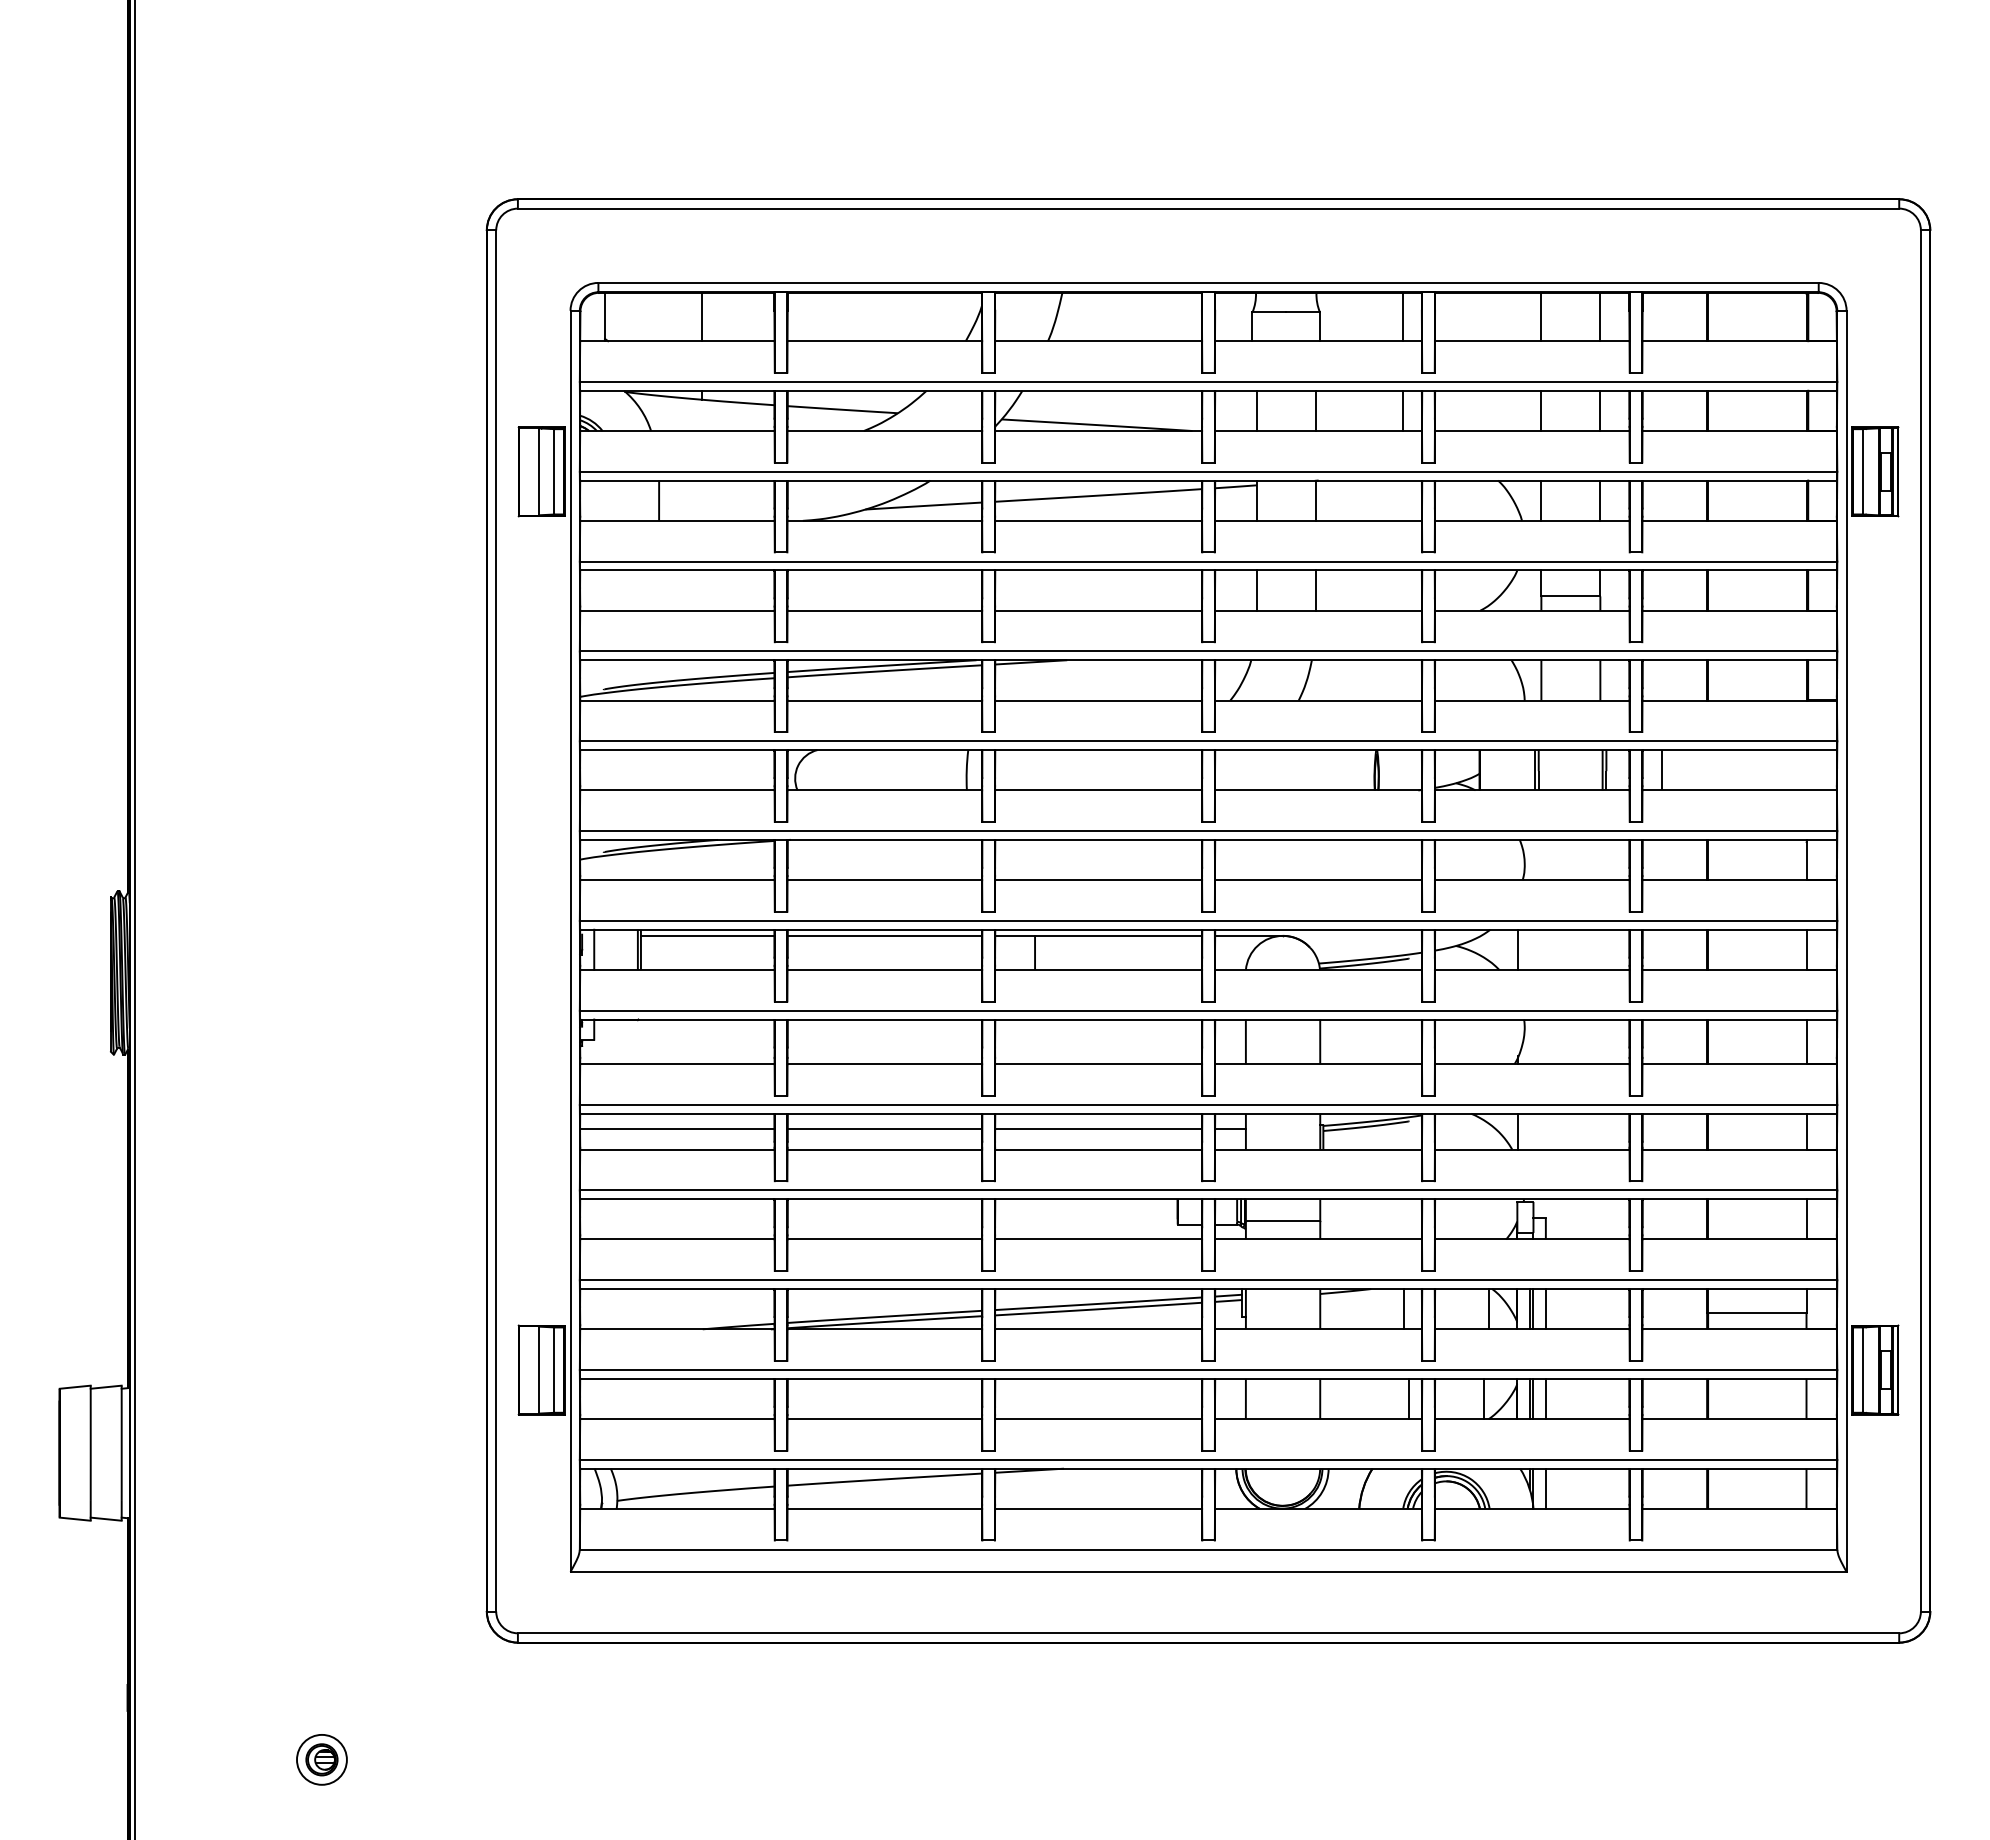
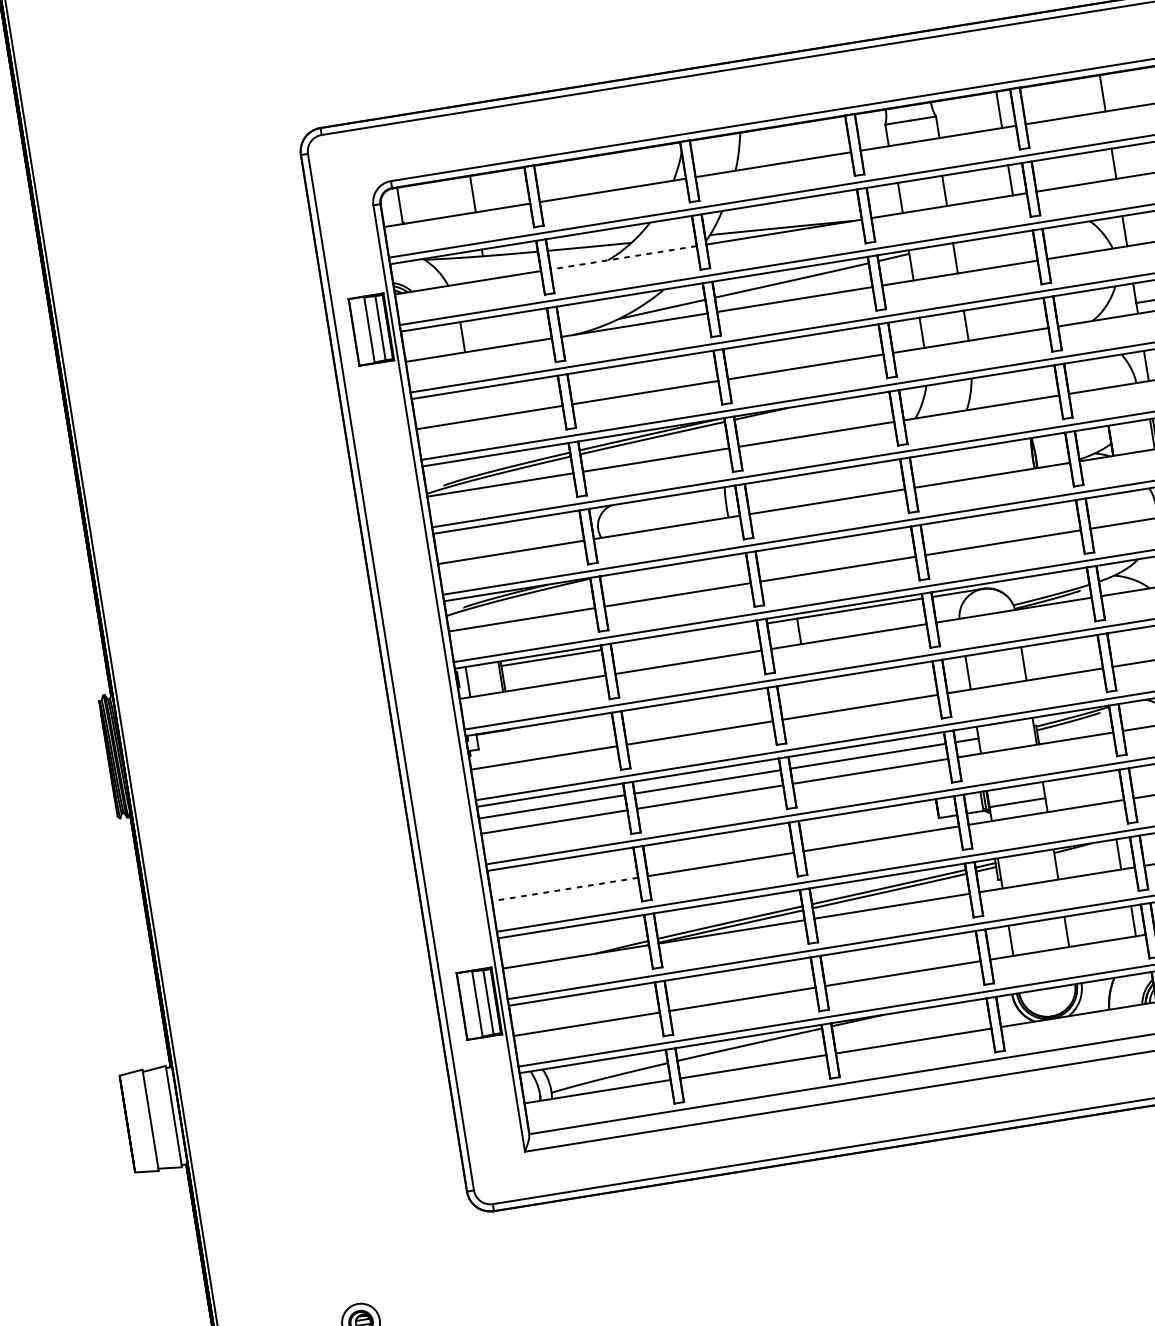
line: (1600, 316) -> (1147, 85), removed
line: (884, 431) -> (623, 258), solid -> dashed
line: (884, 935) -> (684, 636), removed
line: (676, 1239) -> (564, 889), solid -> dashed

